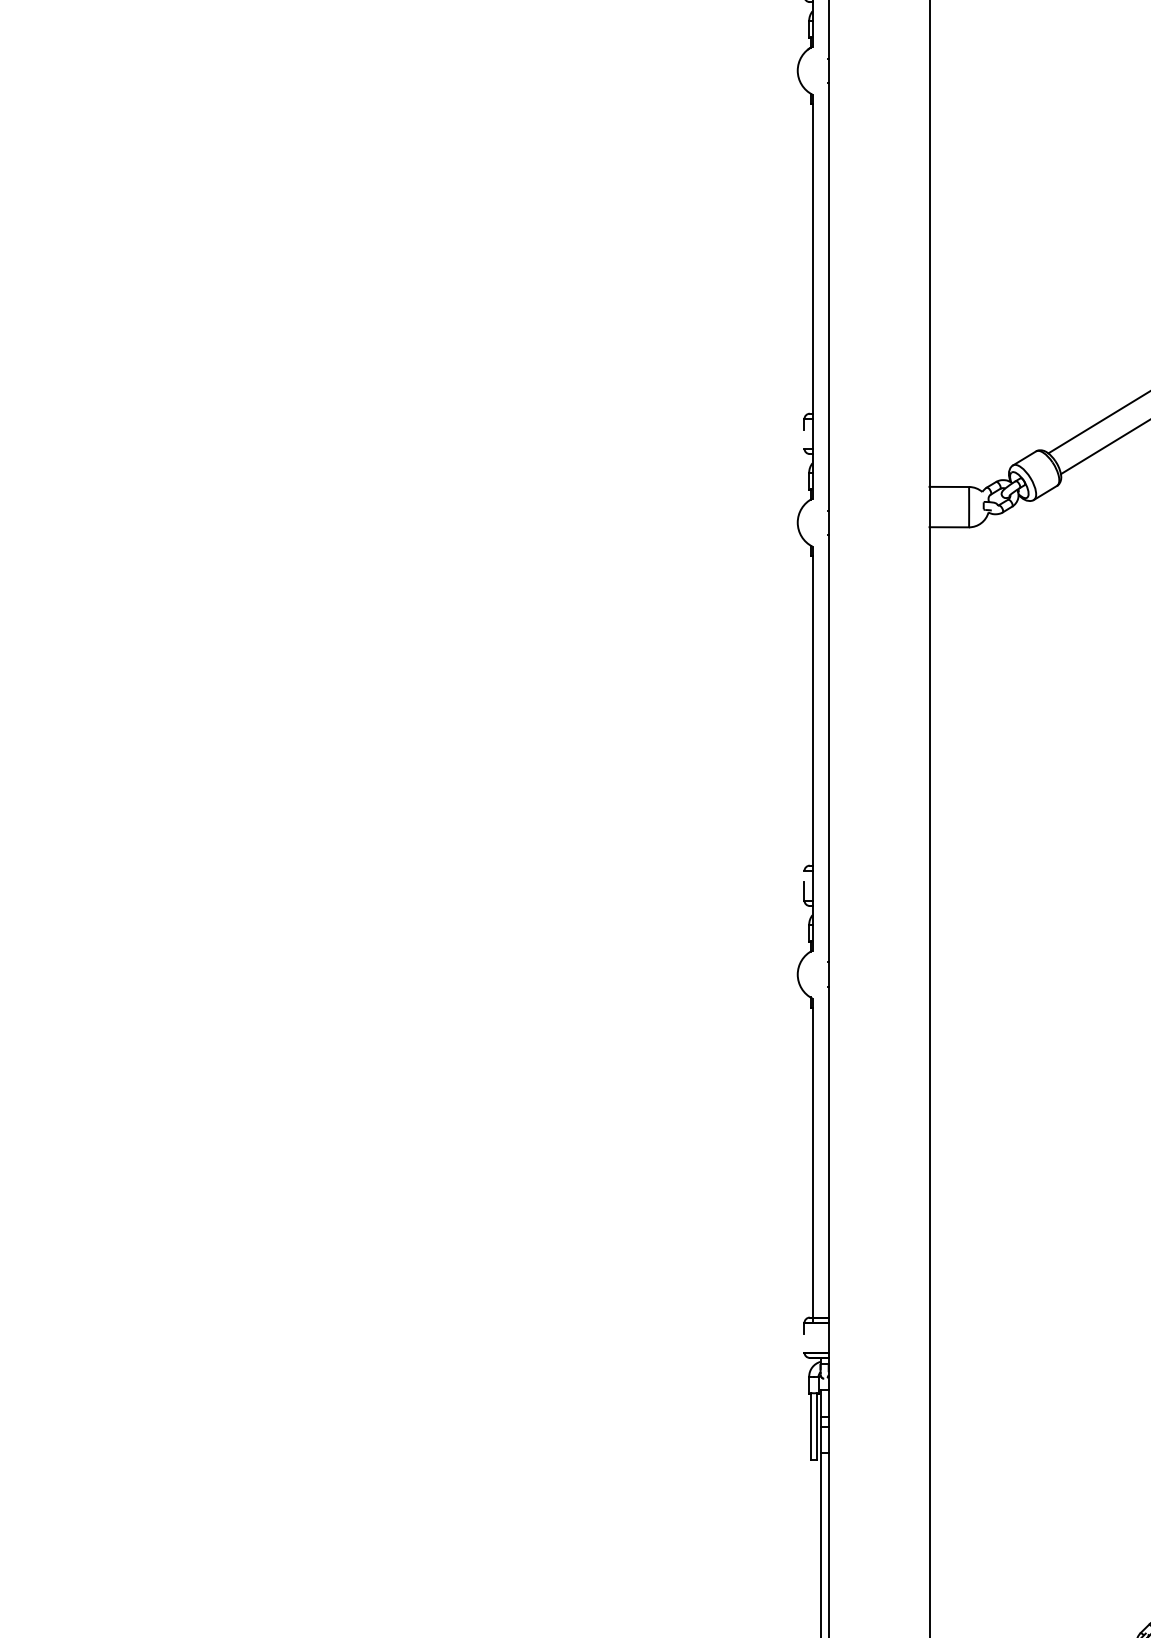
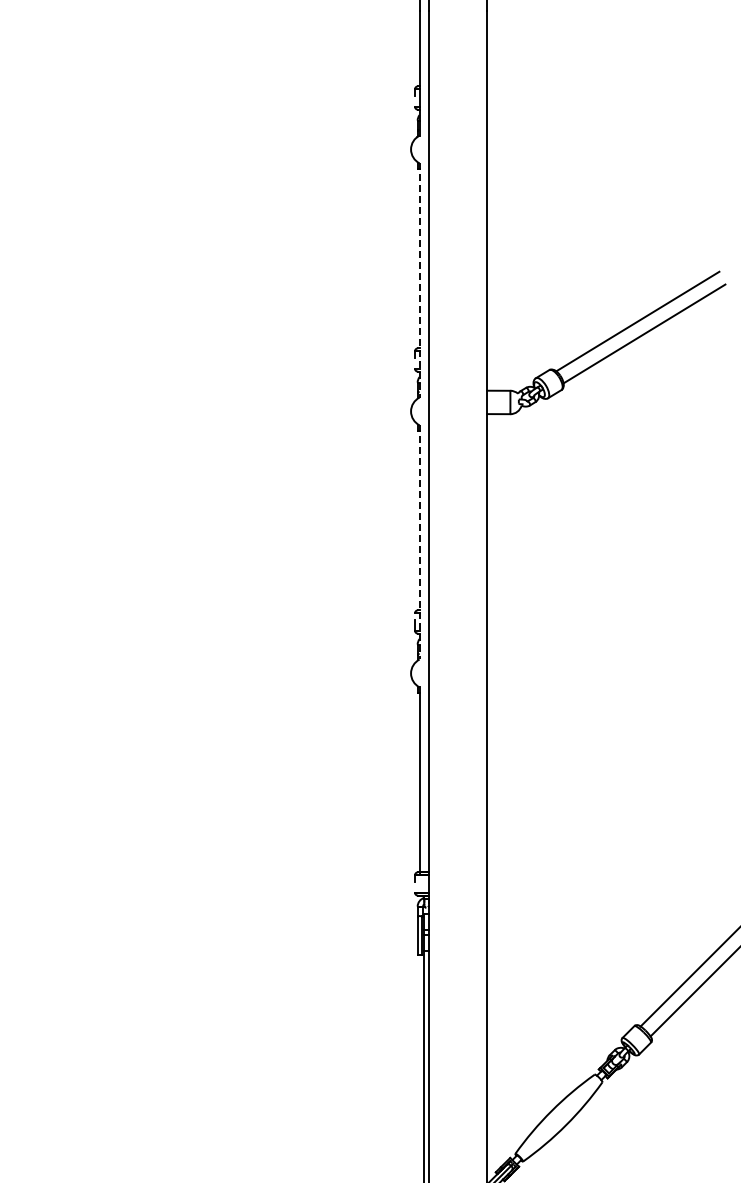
line: (812, 296) -> (419, 280), solid -> dashed
line: (812, 748) -> (419, 542), solid -> dashed

